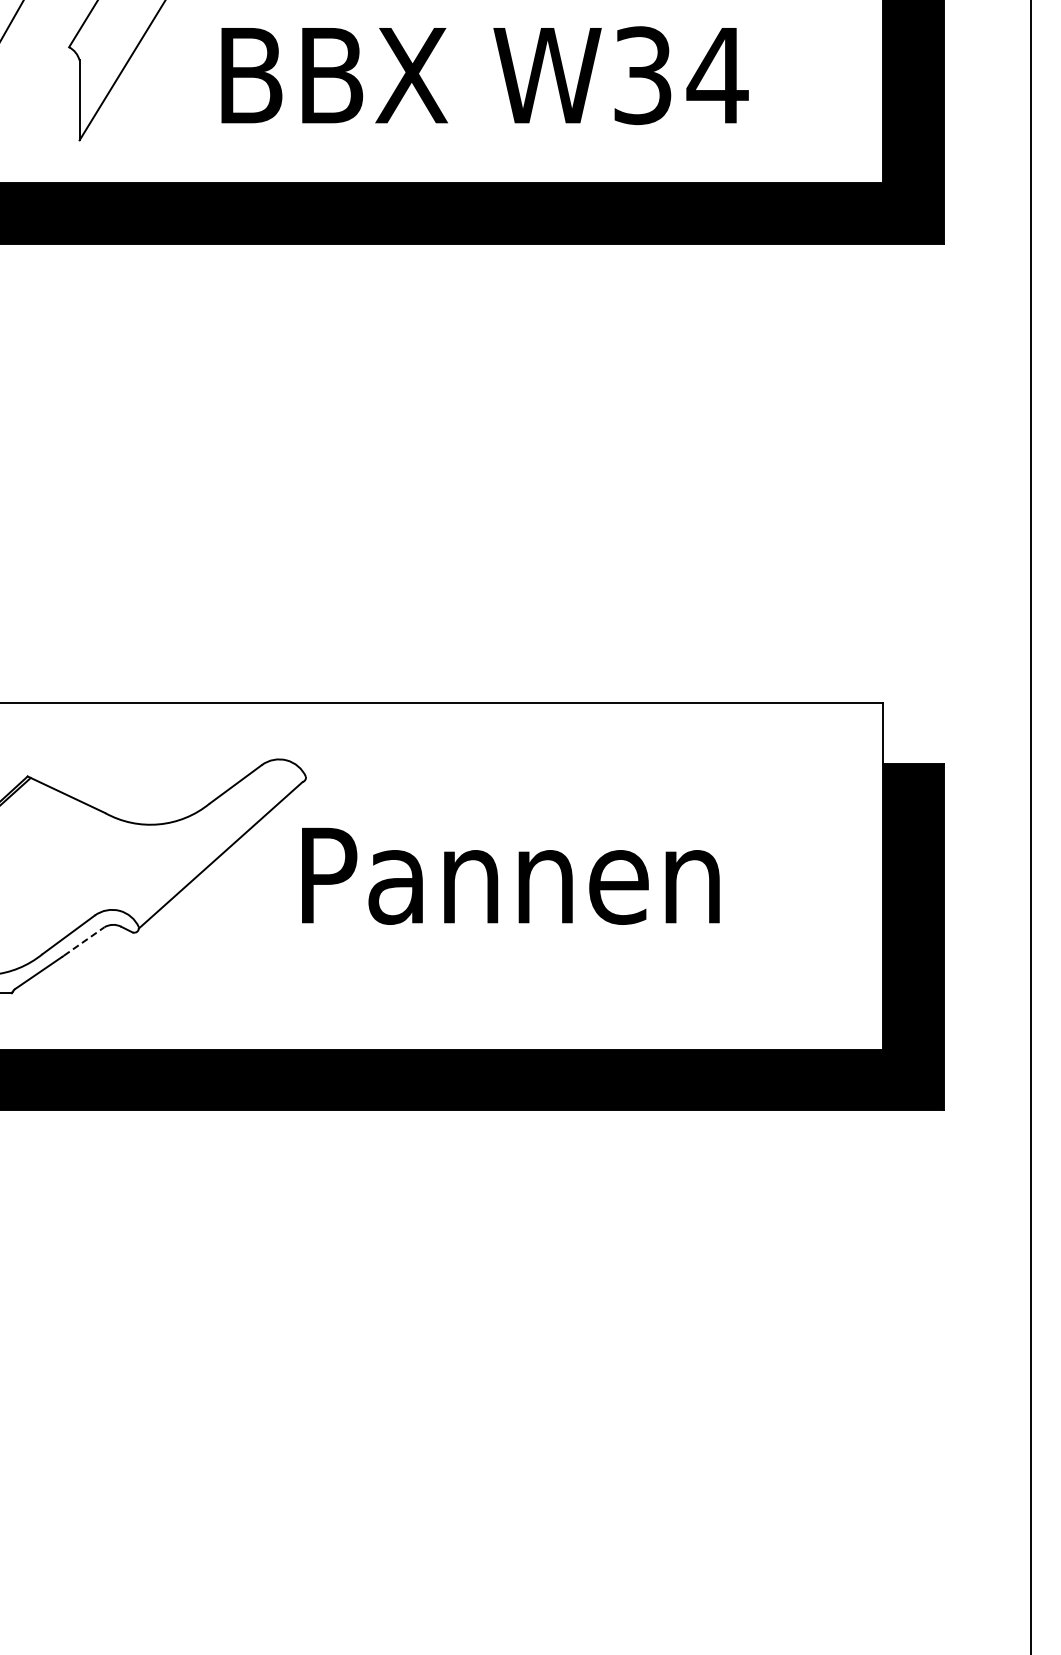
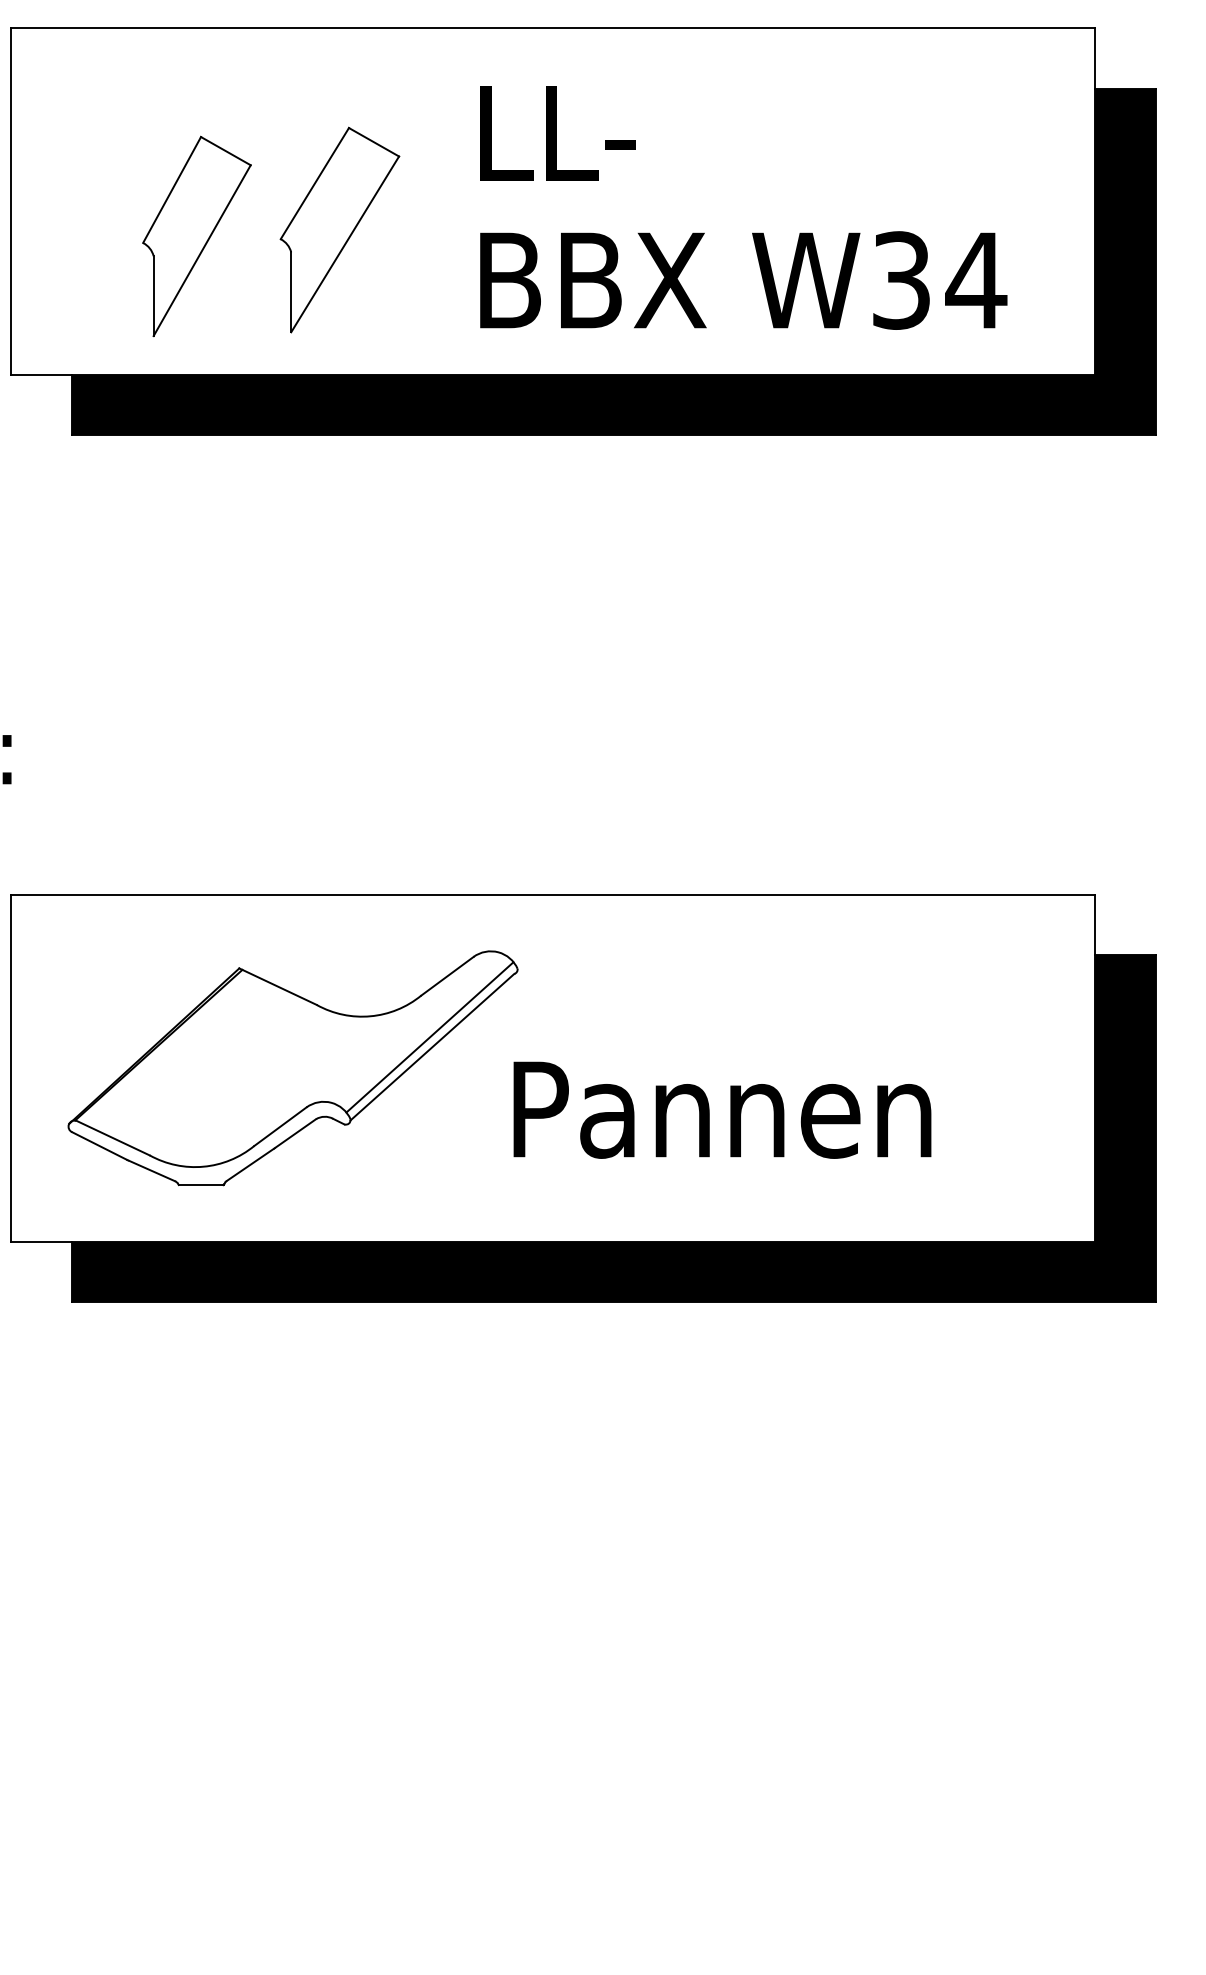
text: (484, 75) -> (743, 280), moved
line: (217, 845) -> (429, 1037), added
text: (510, 875) -> (722, 1109), moved
line: (83, 941) -> (295, 1133), dashed -> solid

